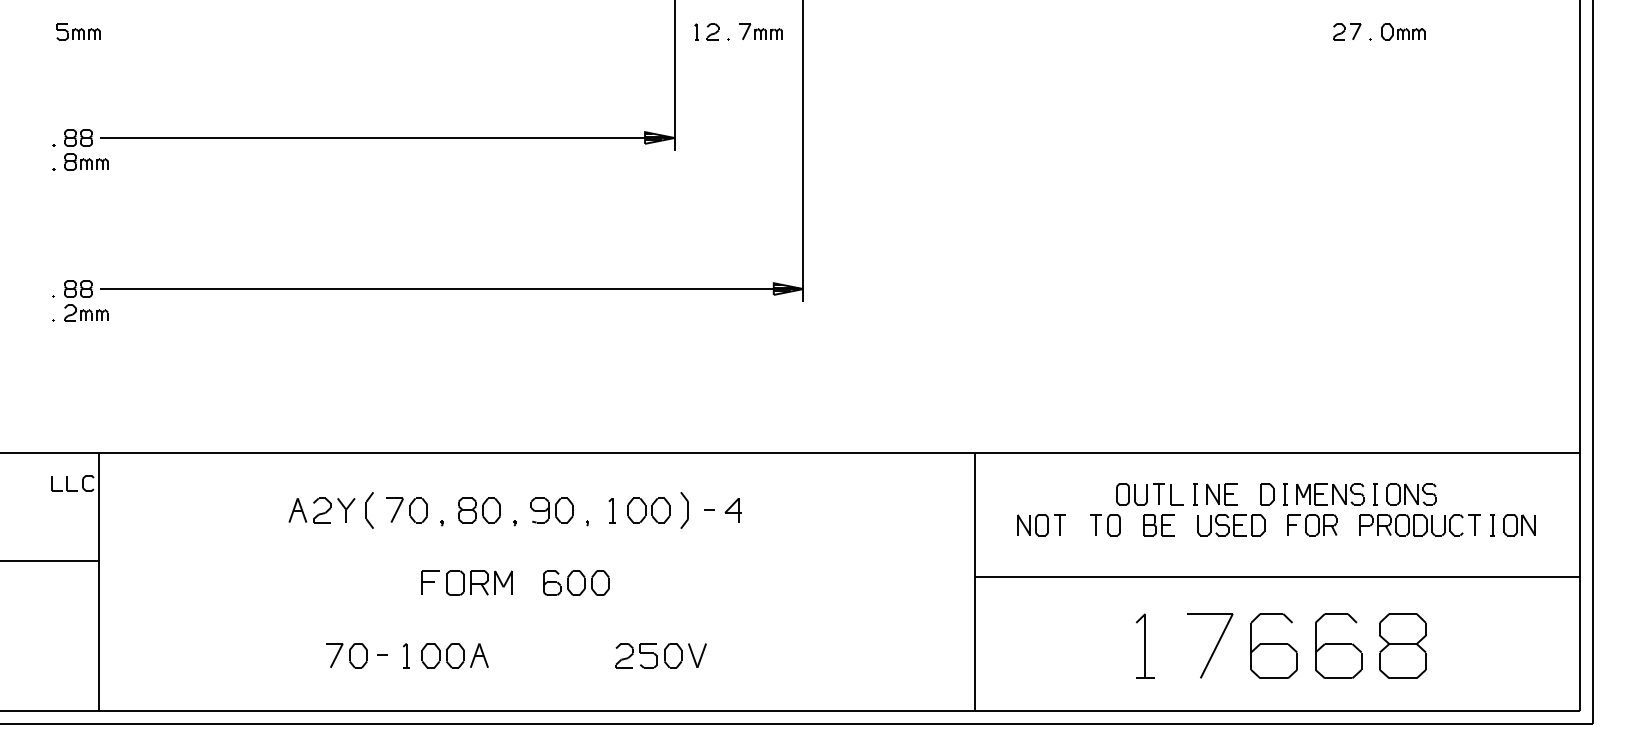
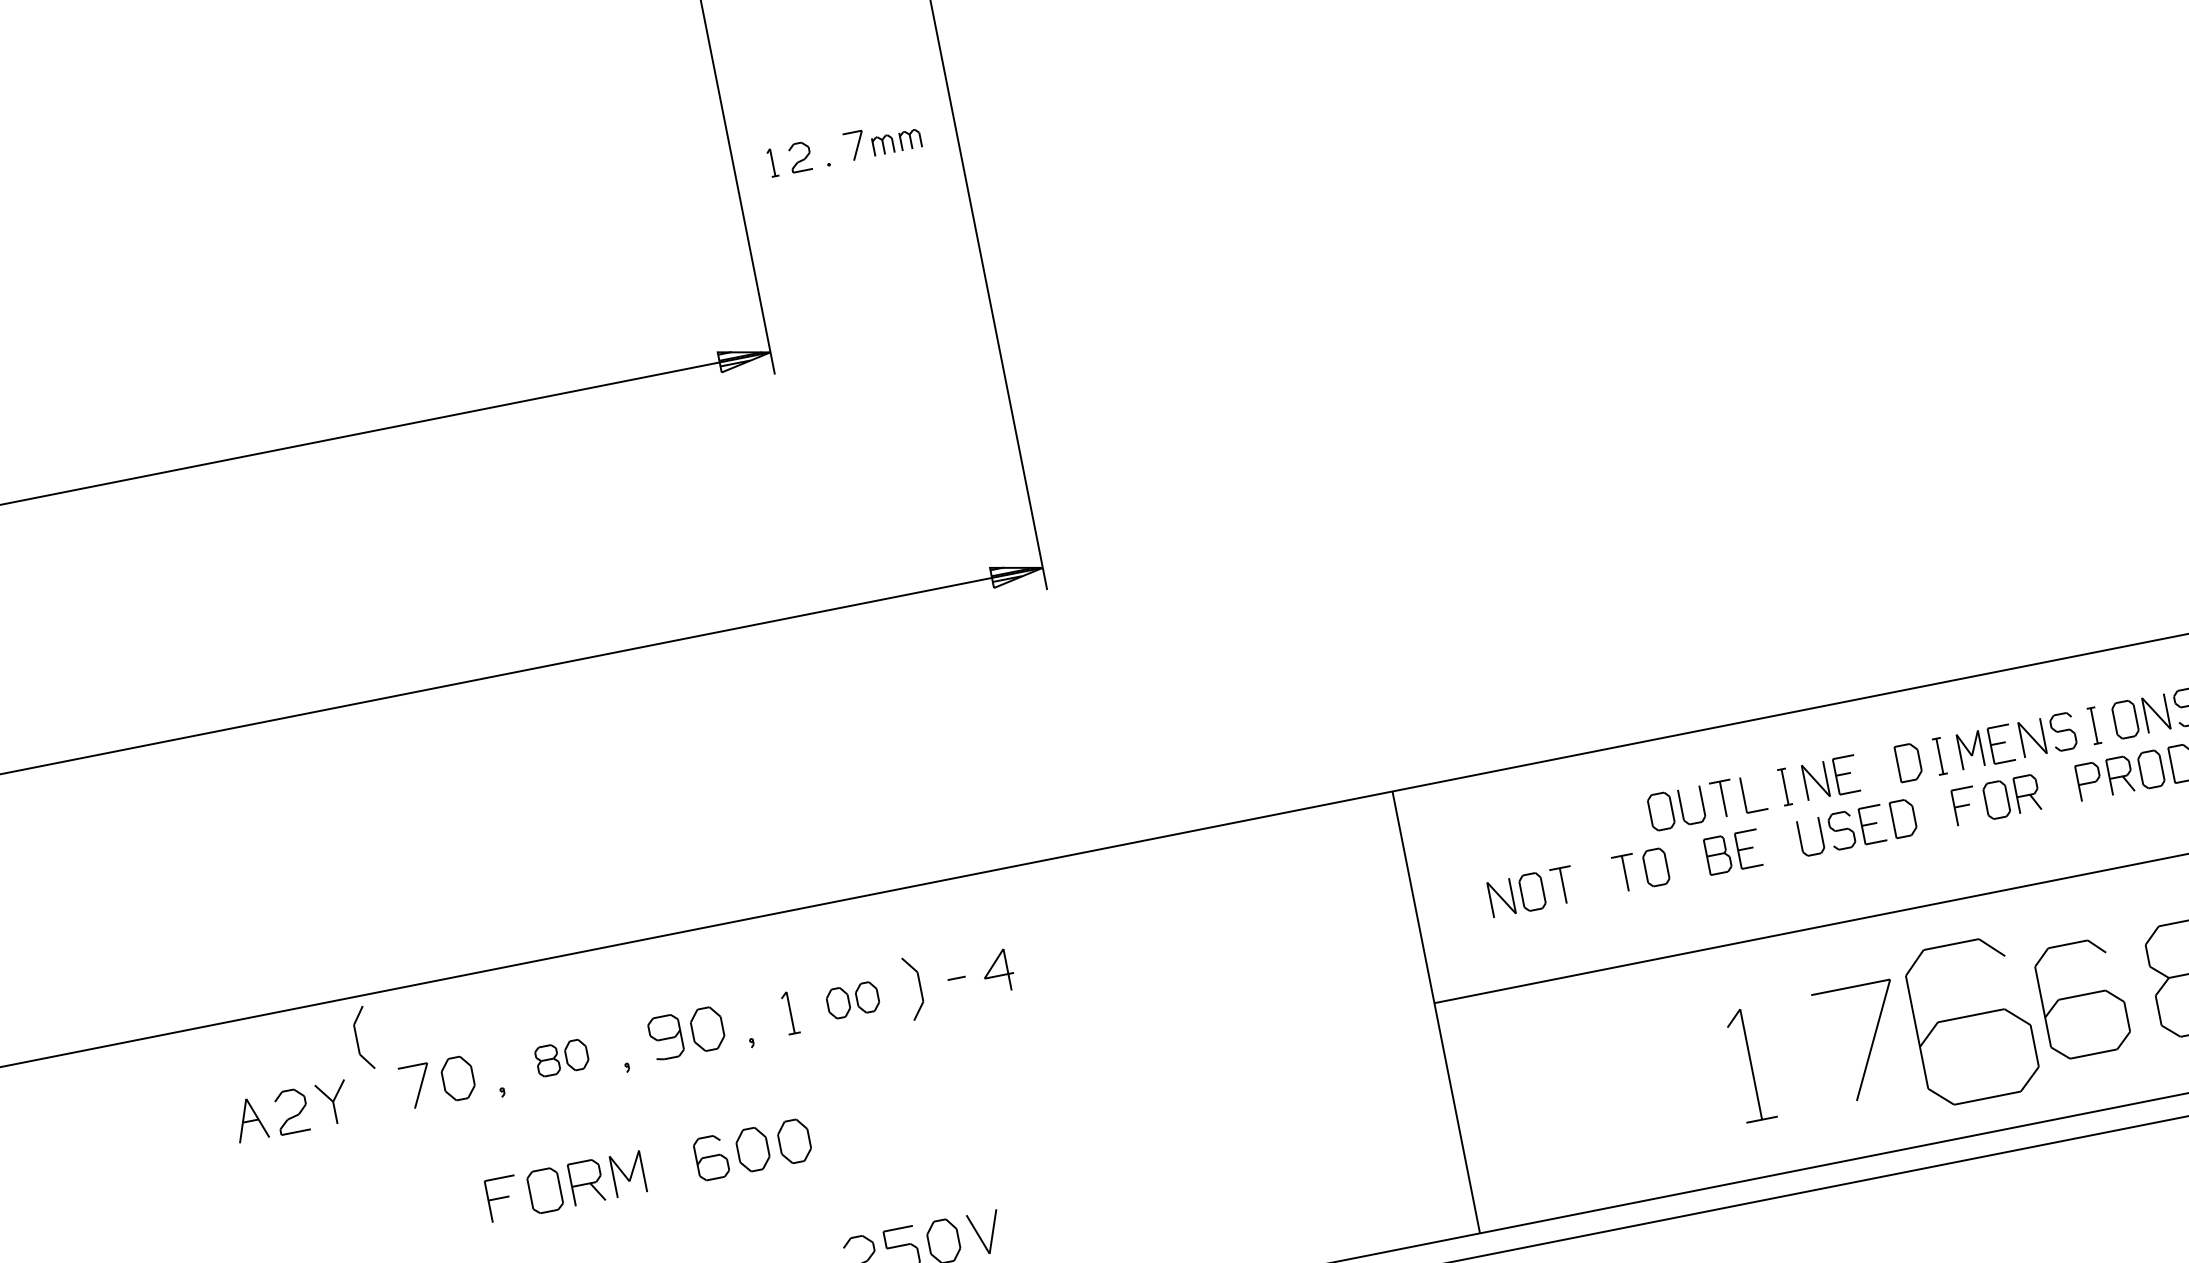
part: (369, 510) -> (362, 1038), moved
part: (479, 510) -> (562, 1057), size x0.7
part: (648, 510) -> (852, 1000), size x0.7
part: (1273, 645) -> (1970, 1019), size x1.4

